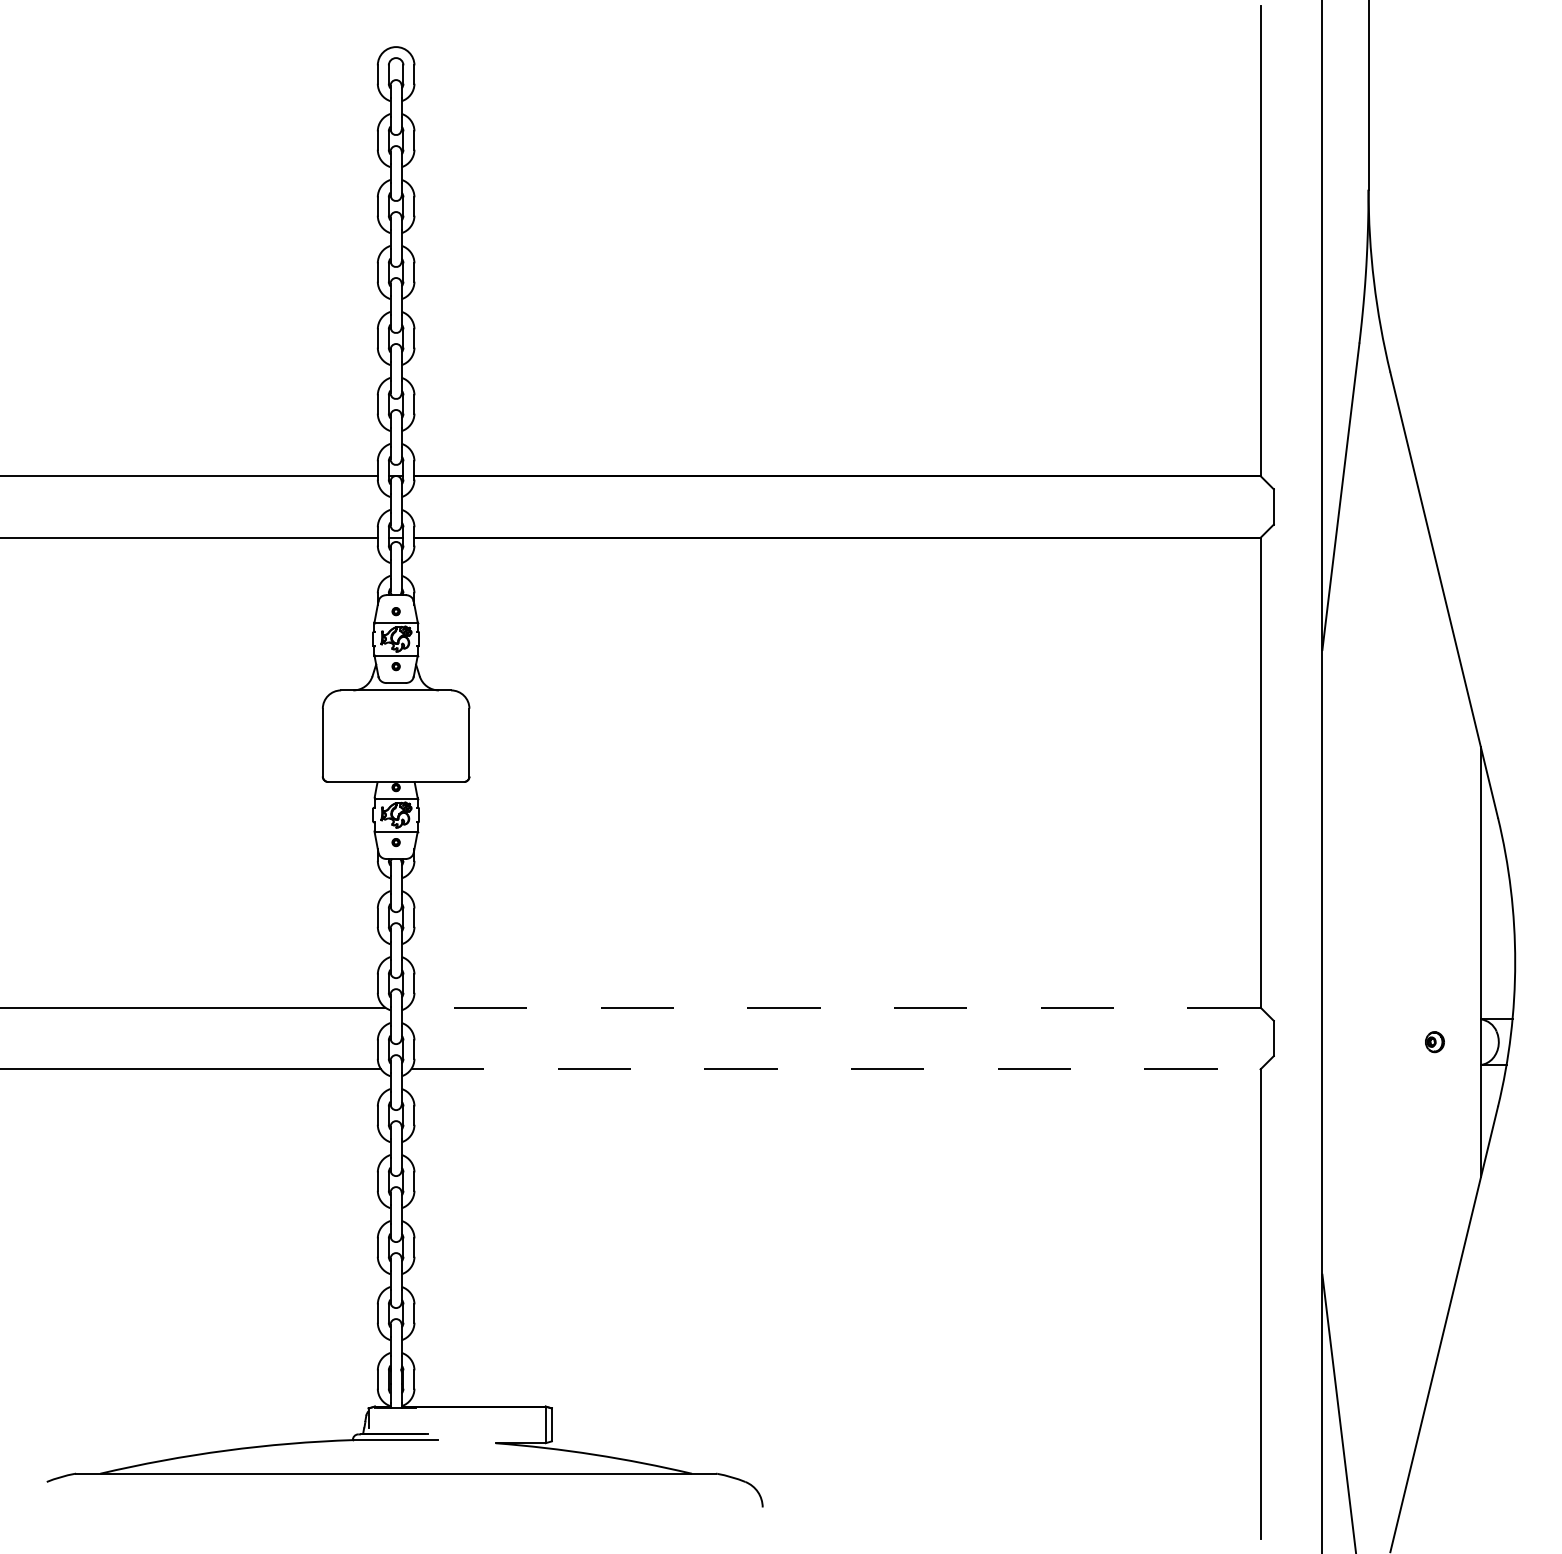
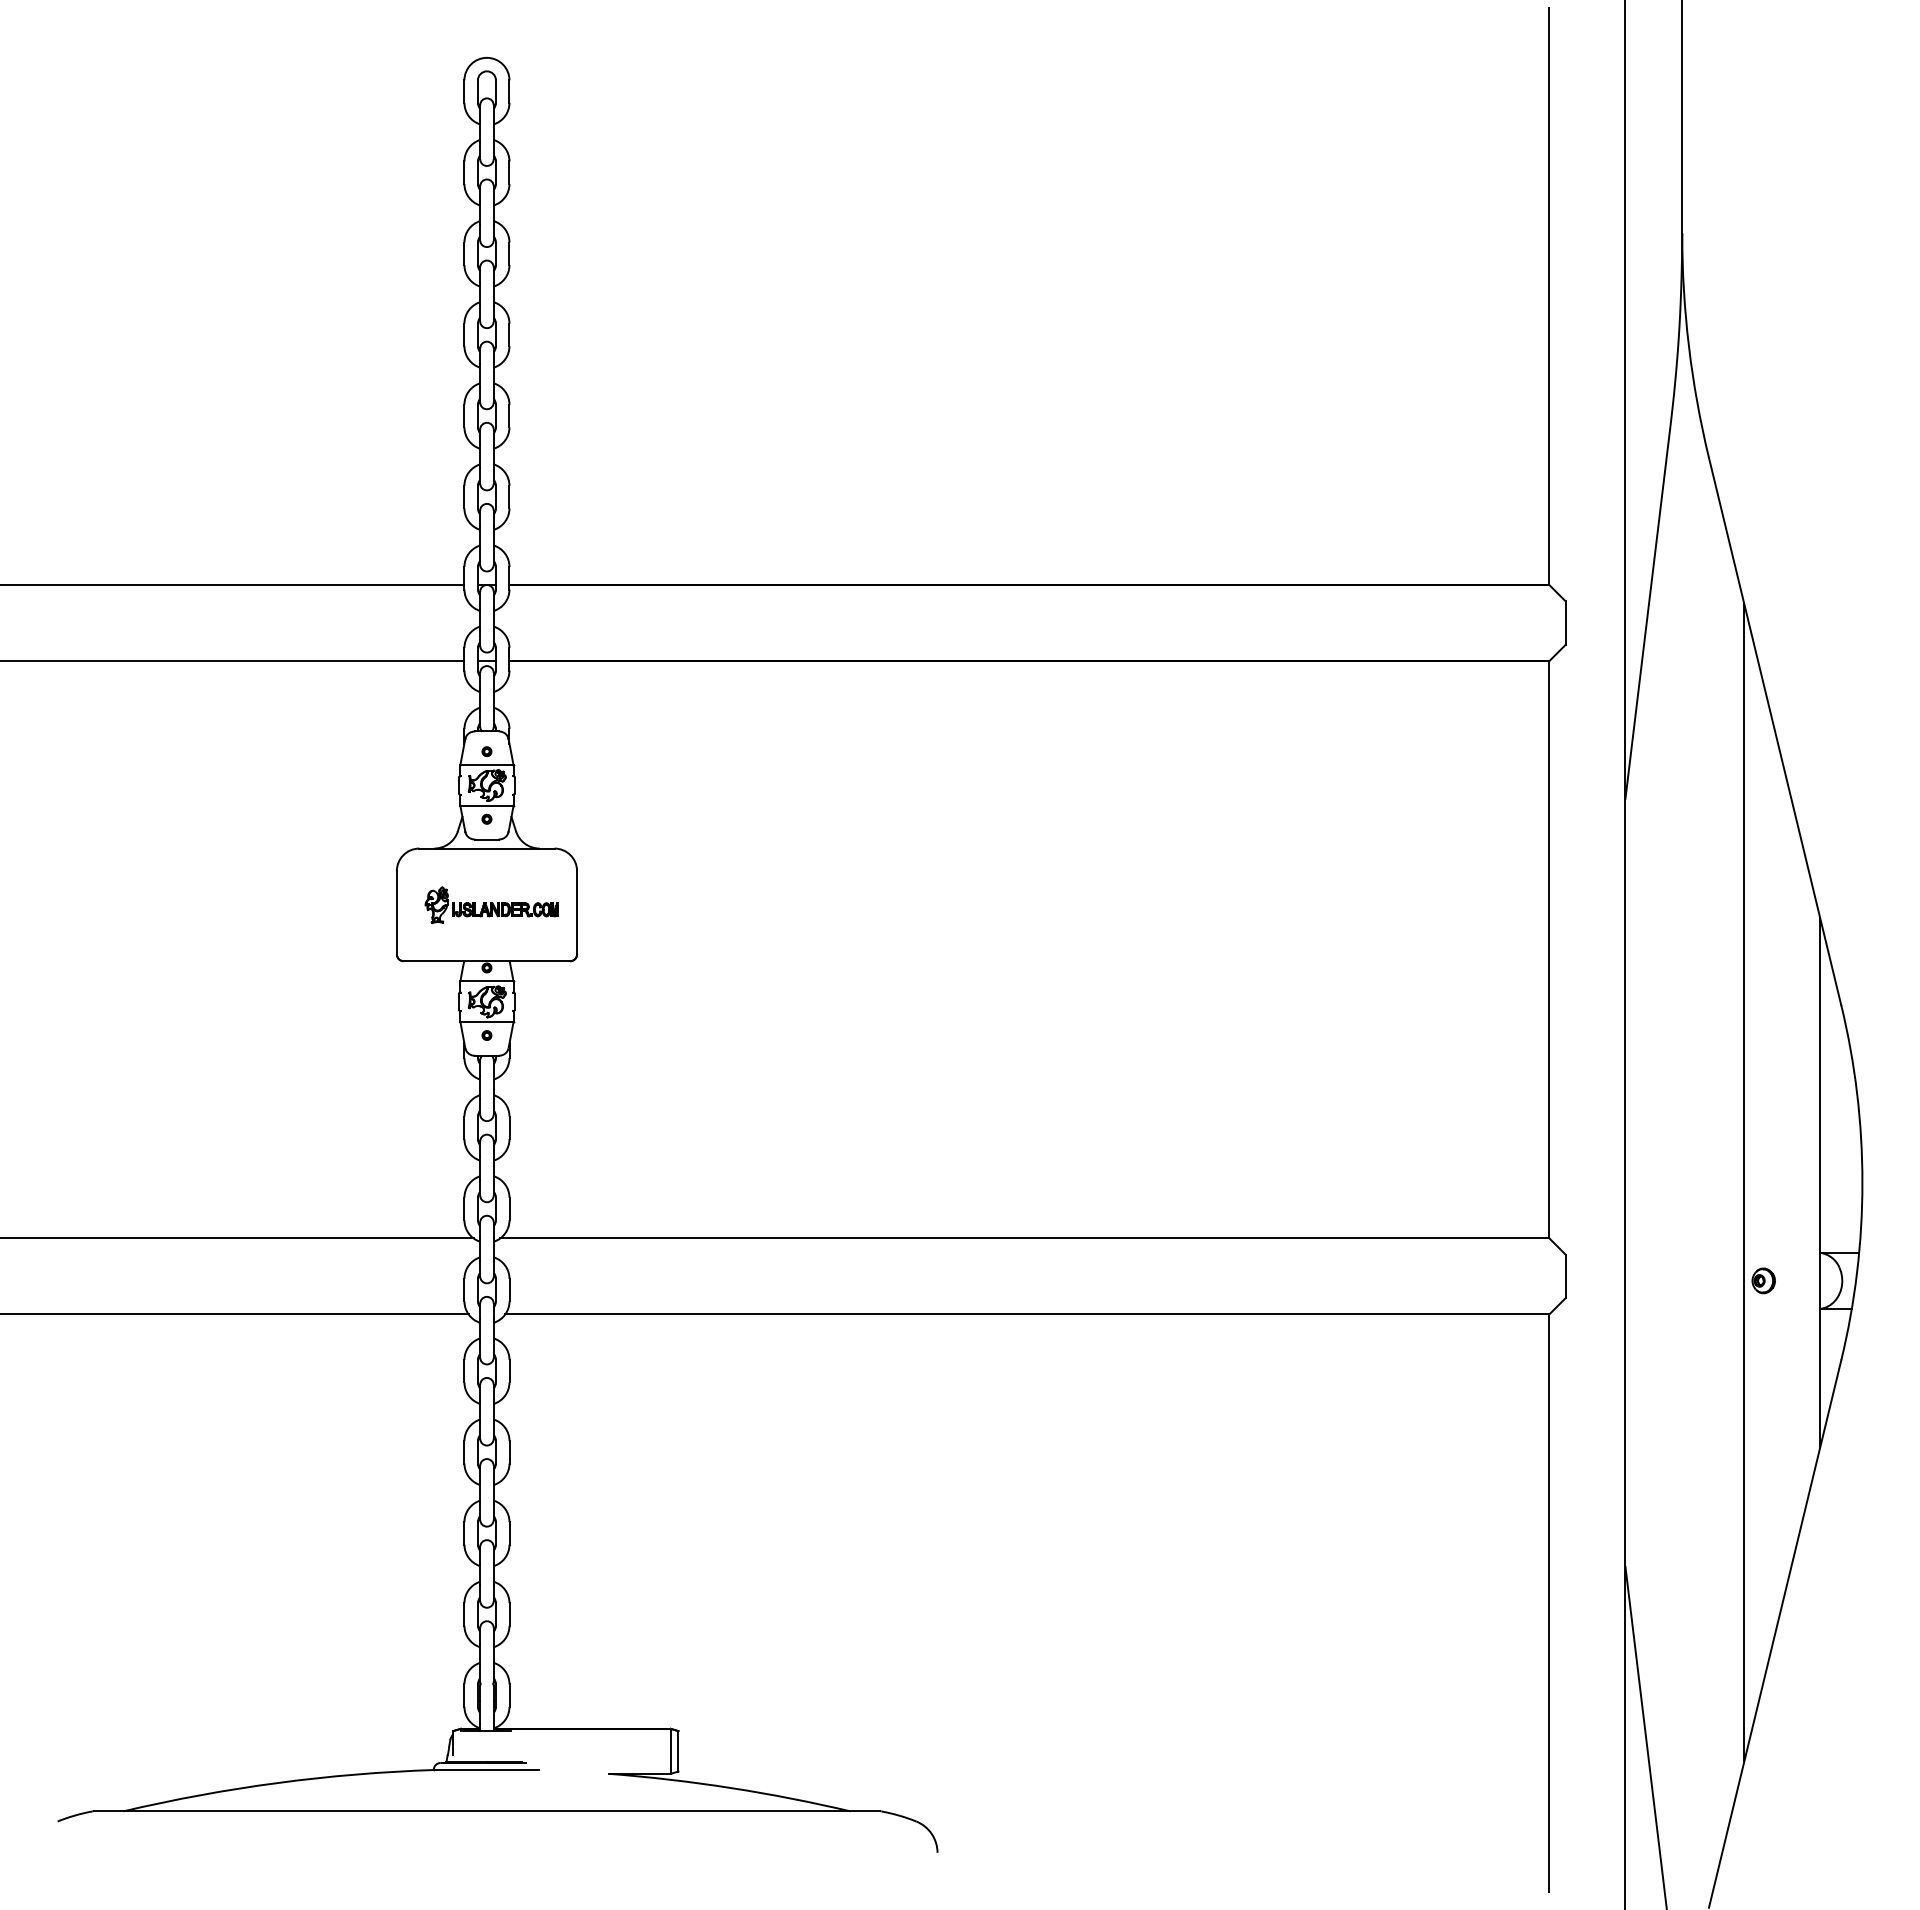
part: (399, 736) -> (491, 905), added
line: (1419, 962) -> (1744, 1182), added
line: (833, 1007) -> (1024, 1238), dashed -> solid
line: (835, 1069) -> (1027, 1314), dashed -> solid

